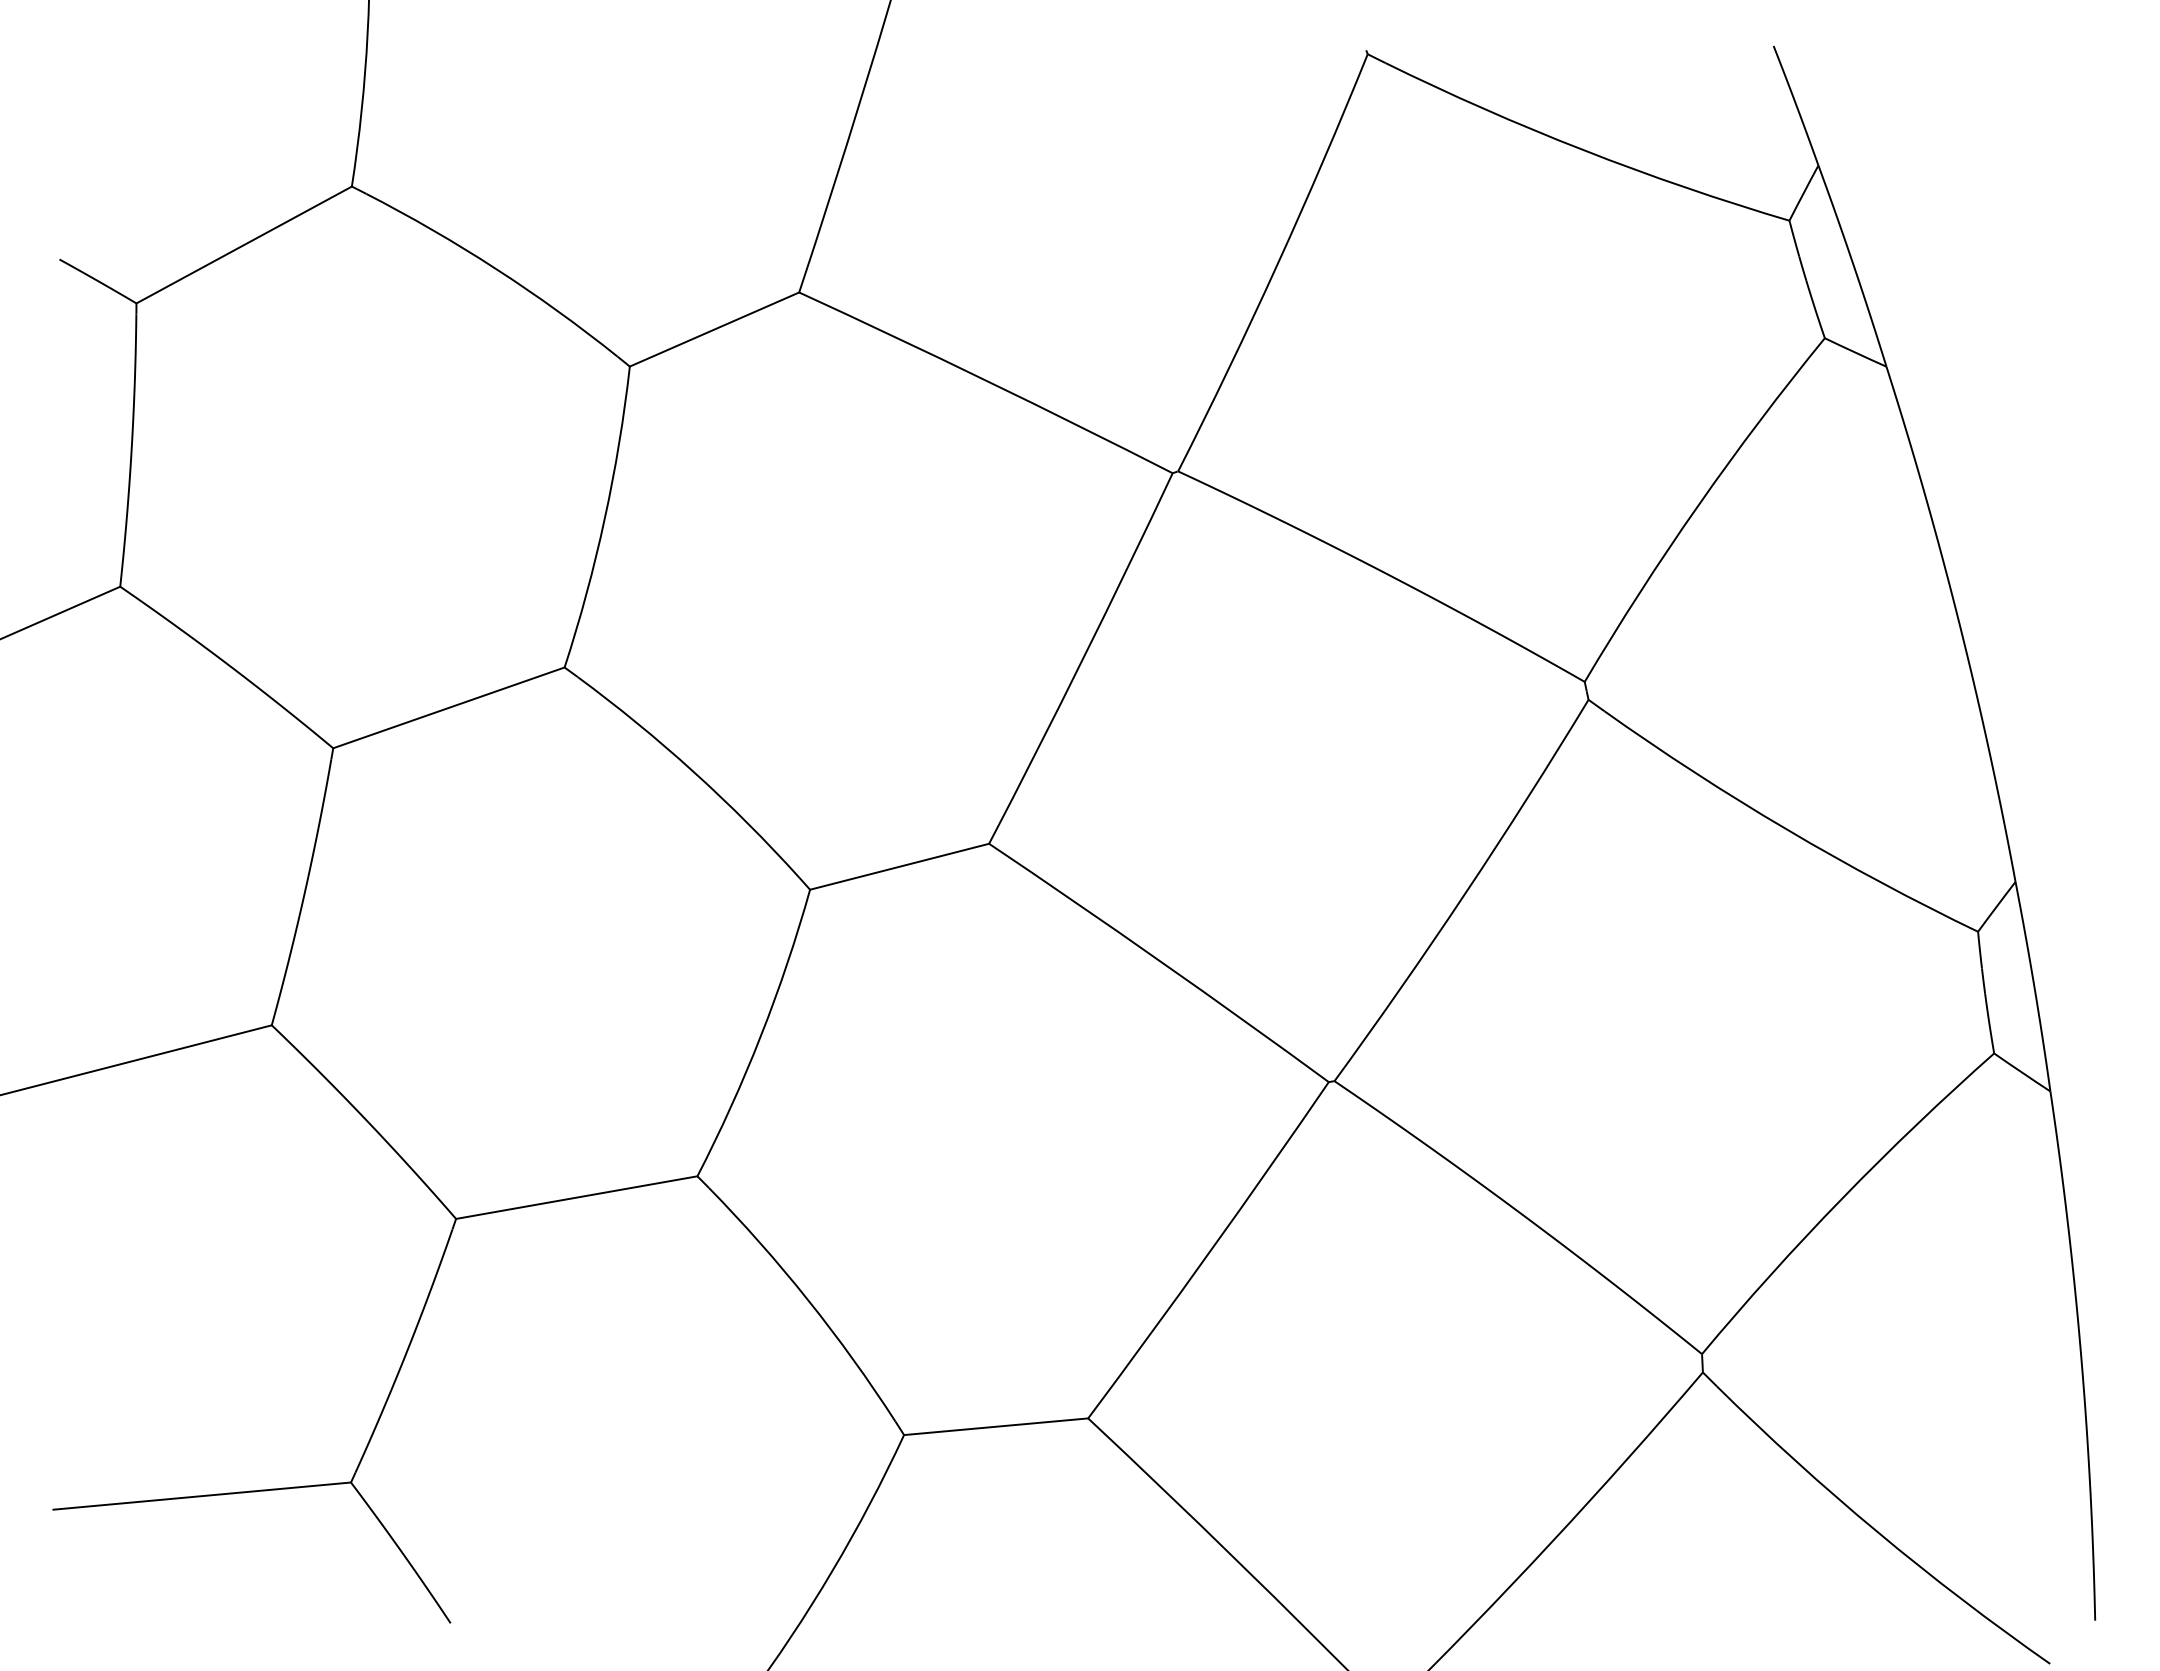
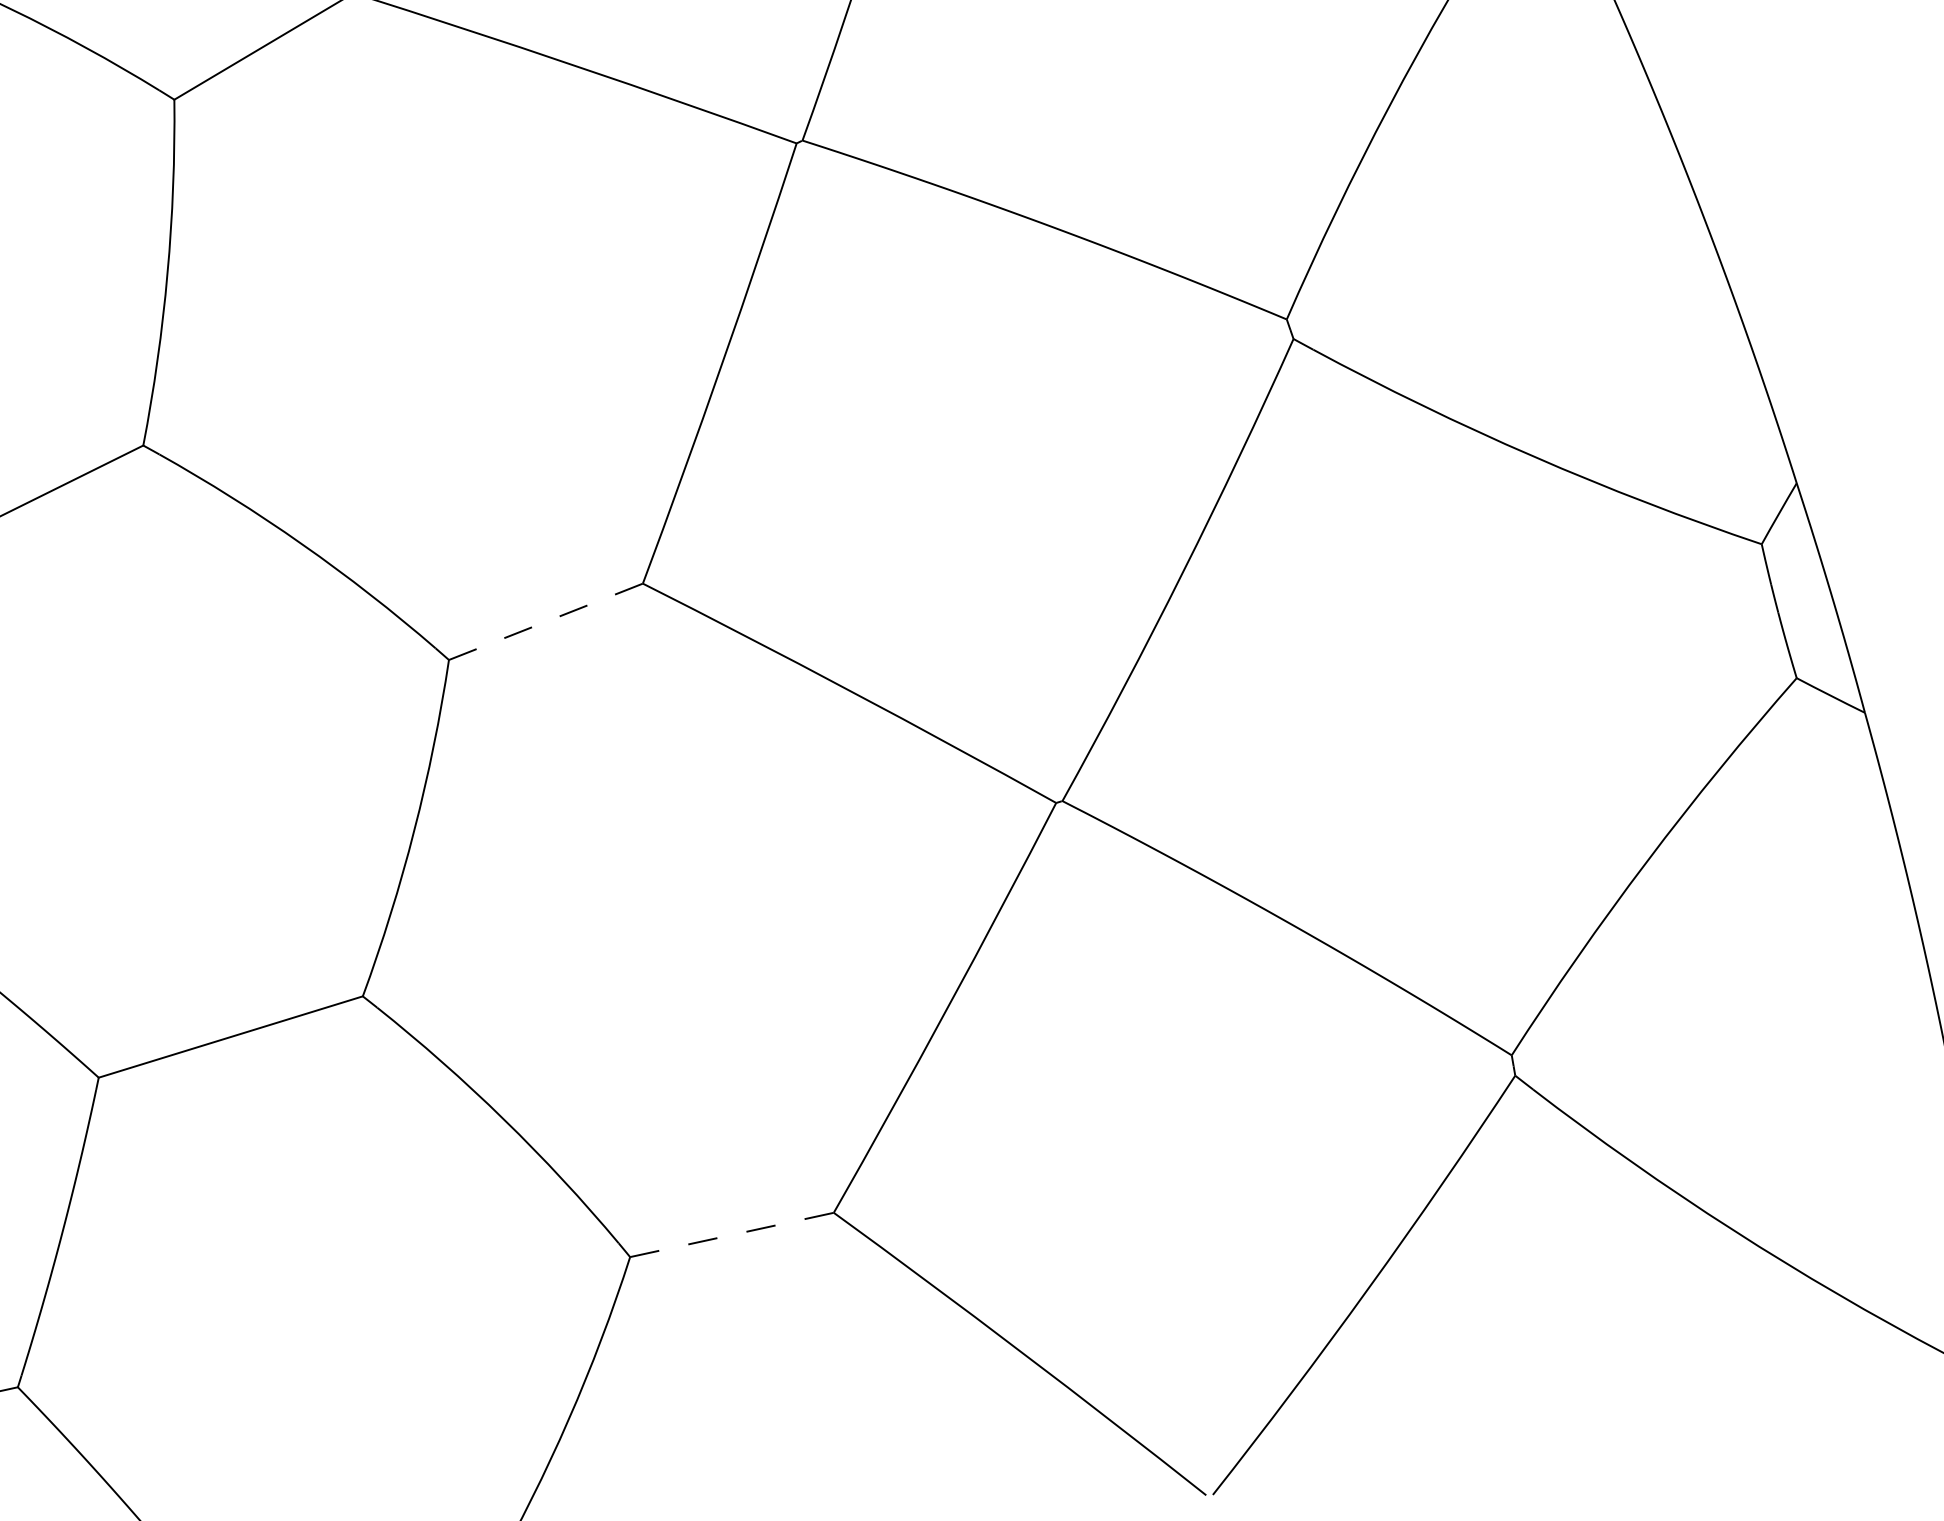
line: (900, 866) -> (546, 621), solid -> dashed
line: (996, 1426) -> (732, 1234), solid -> dashed

